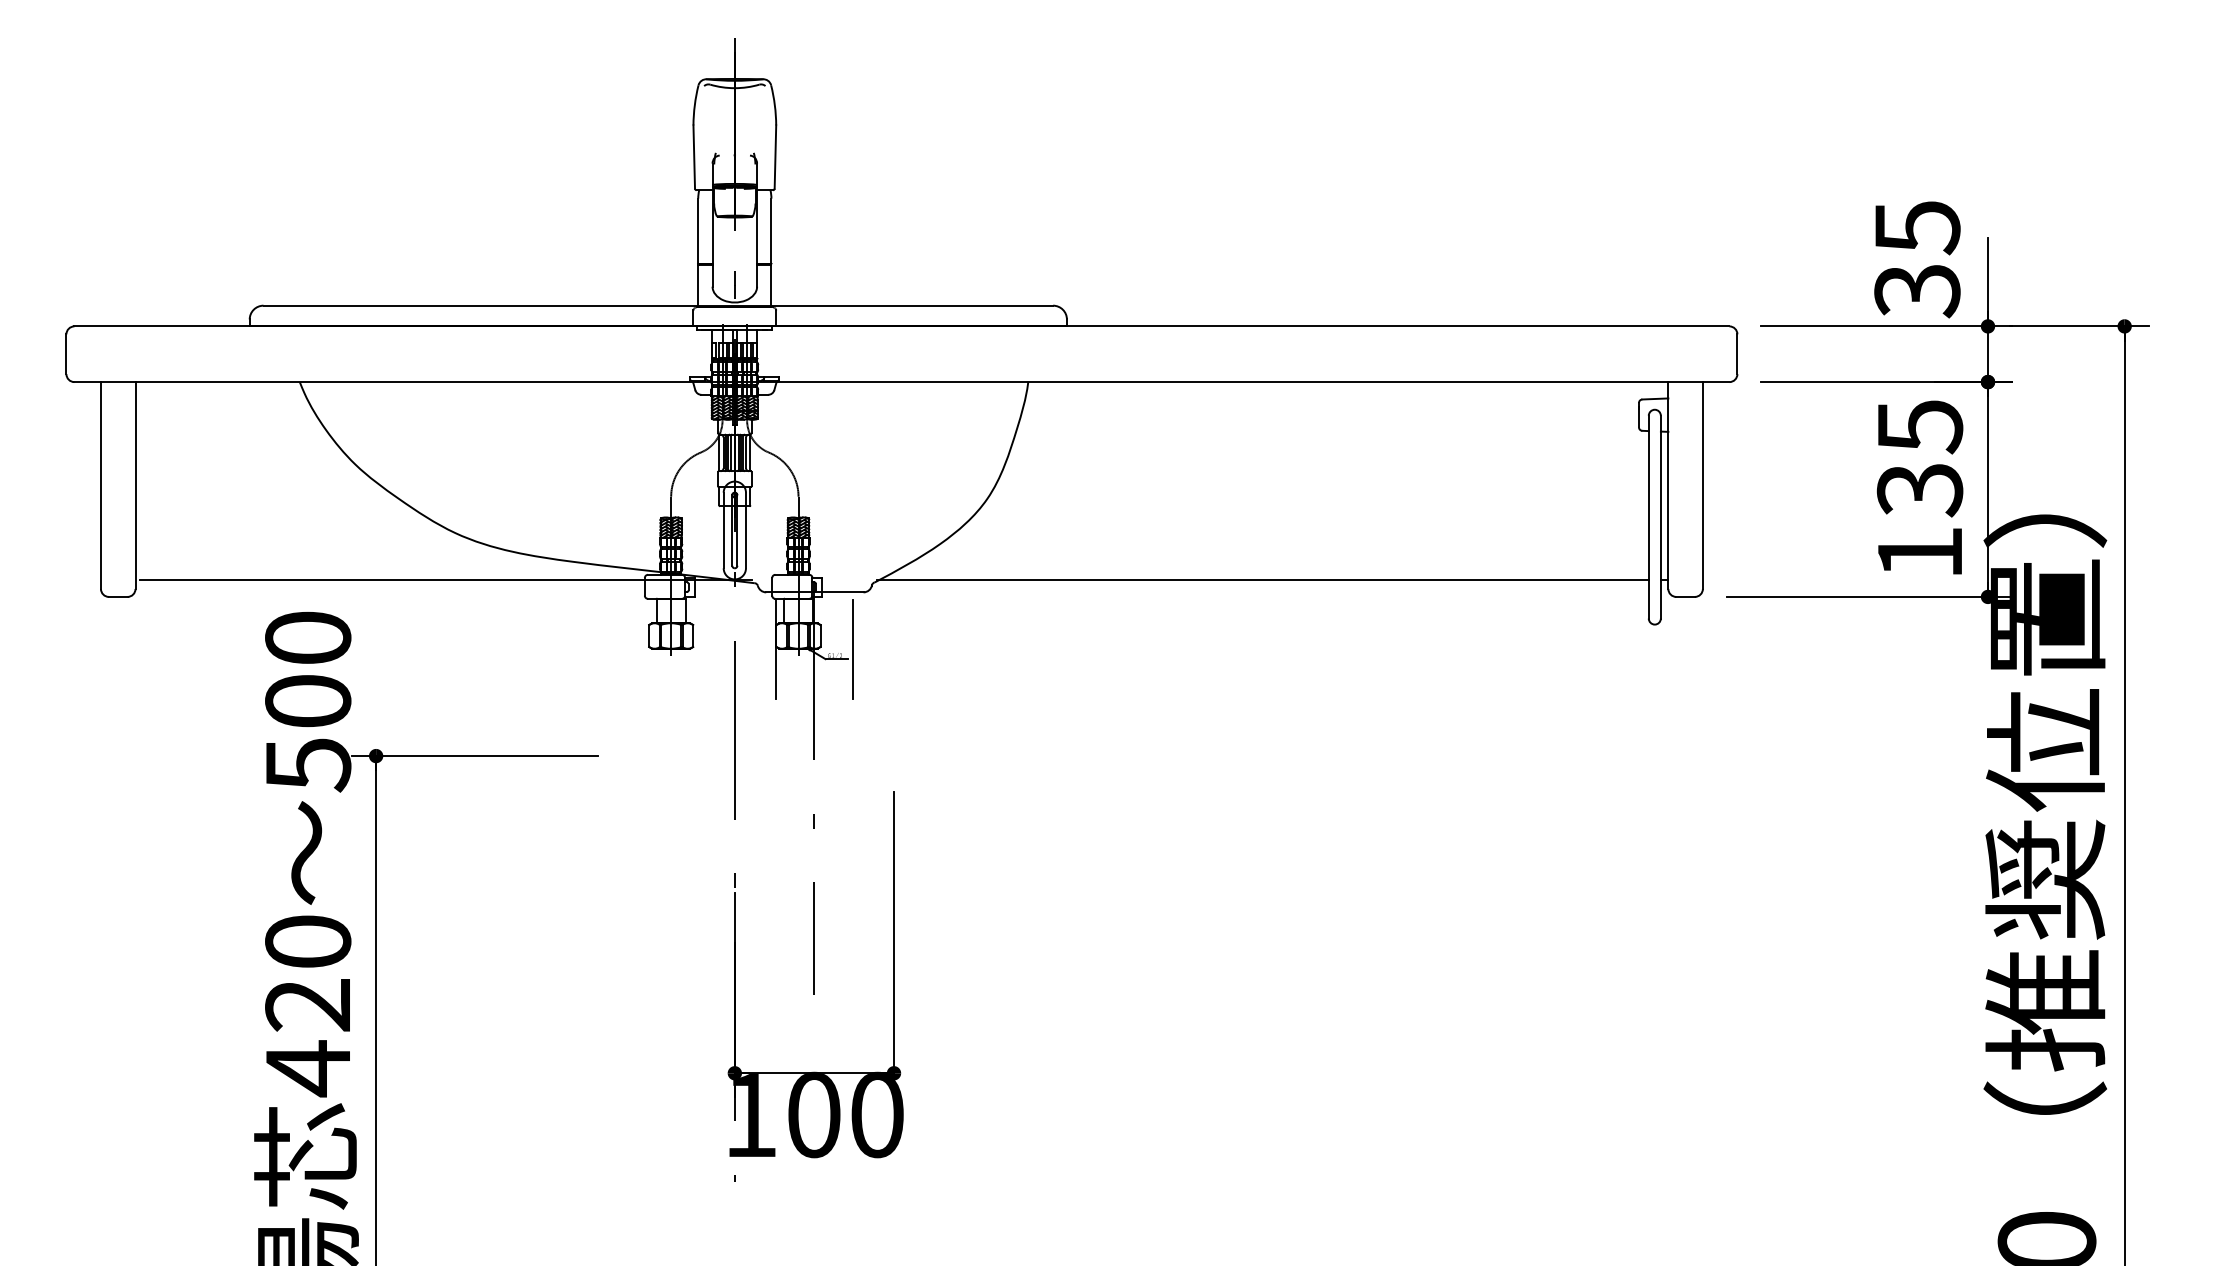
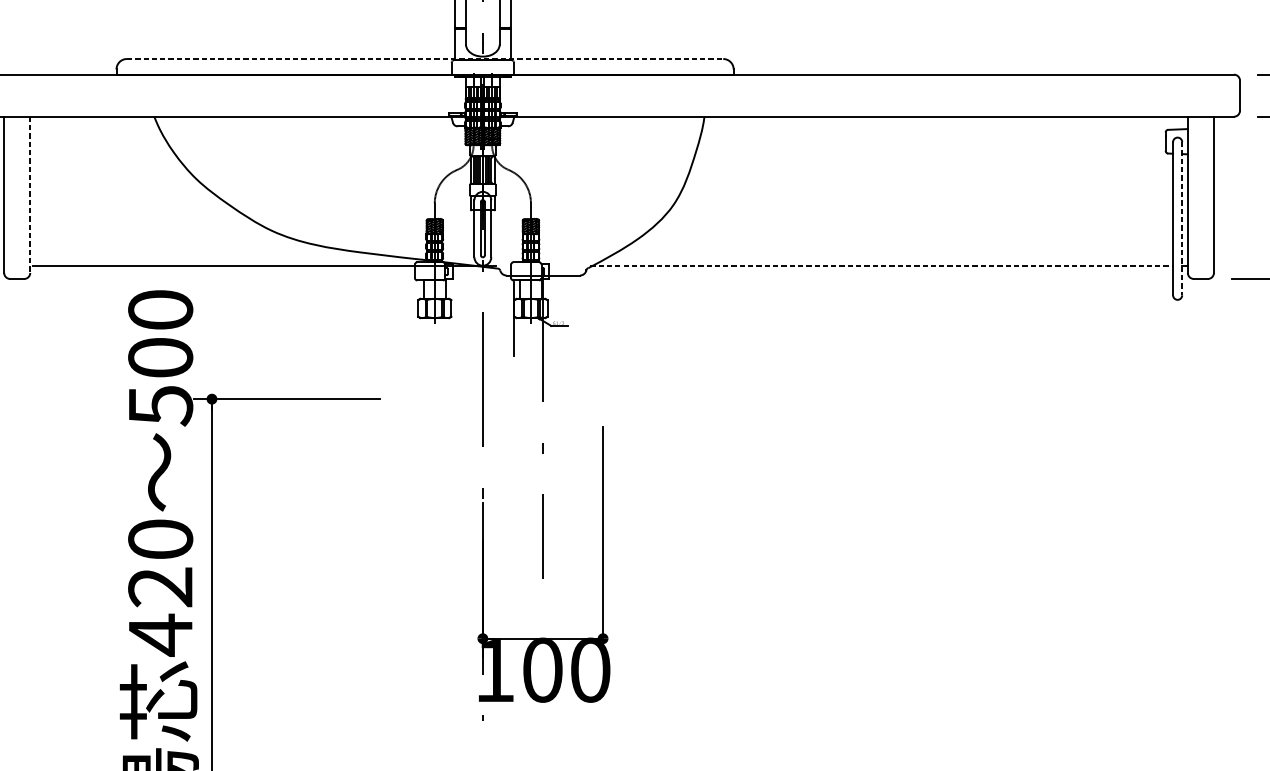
line: (658, 305) -> (425, 58), solid -> dashed
line: (135, 486) -> (30, 195), solid -> dashed
line: (1660, 517) -> (1181, 218), solid -> dashed
line: (1262, 579) -> (881, 265), solid -> dashed
line: (852, 649) -> (571, 318), removed

